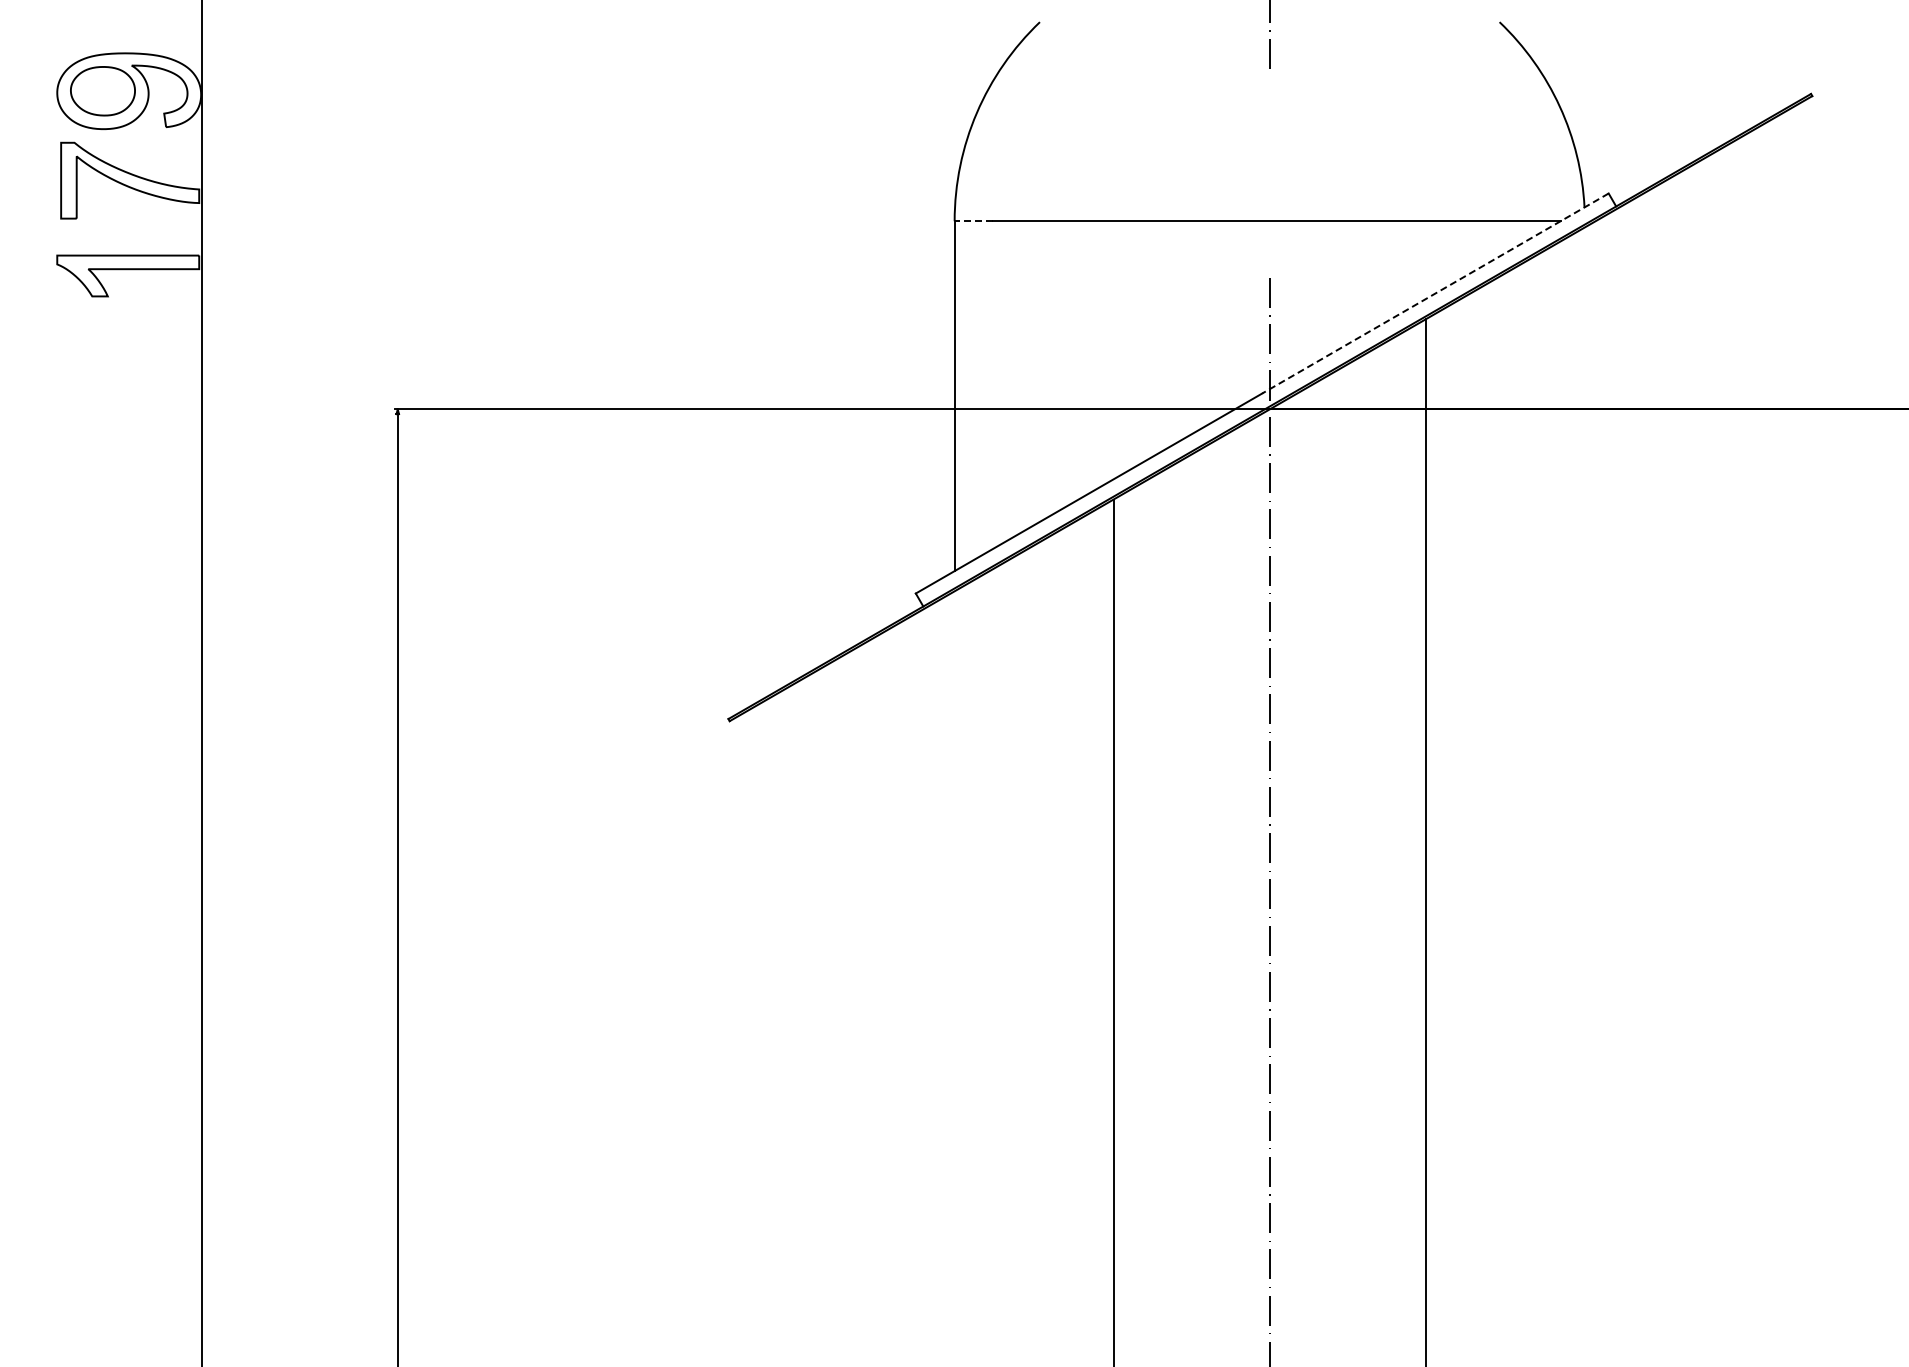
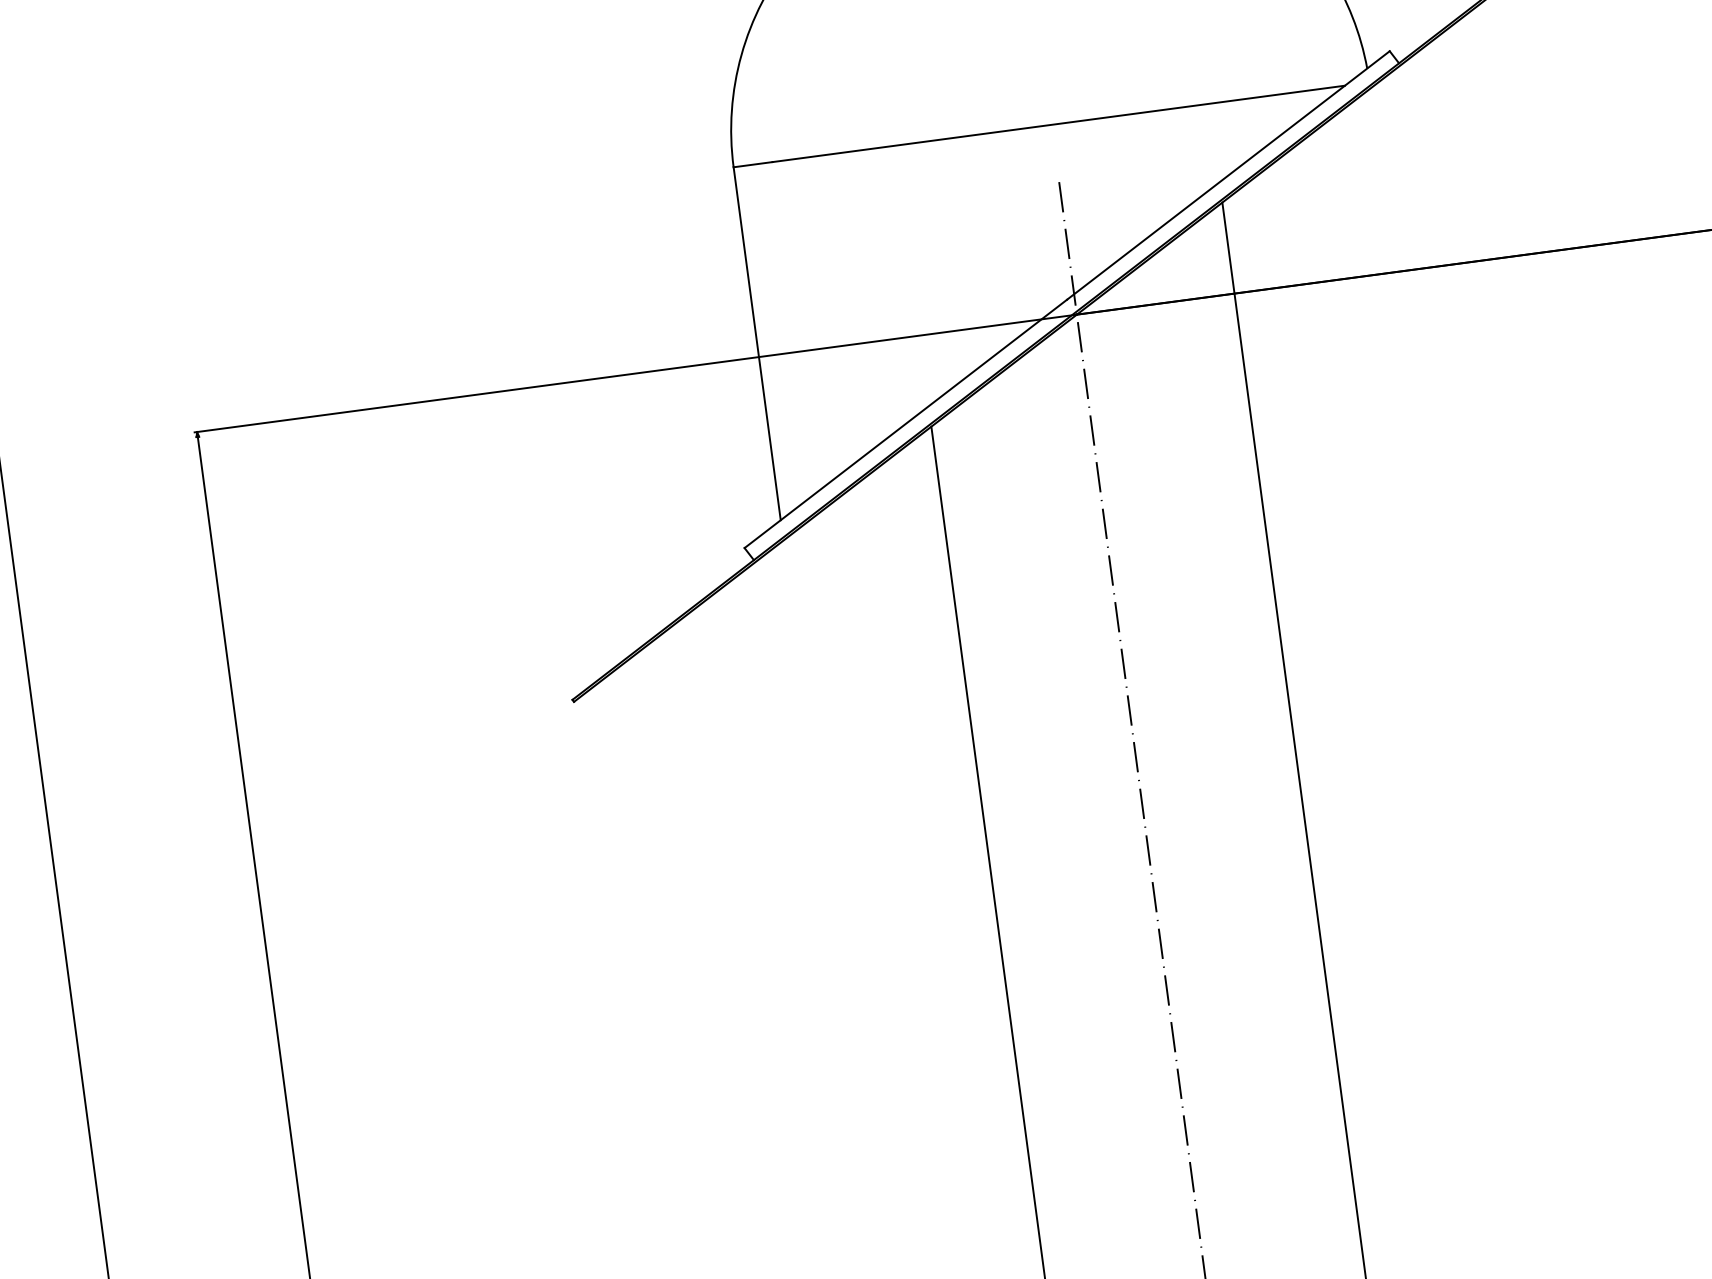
line: (973, 221) -> (752, 164), dashed -> solid
line: (1435, 293) -> (1228, 175), dashed -> solid

